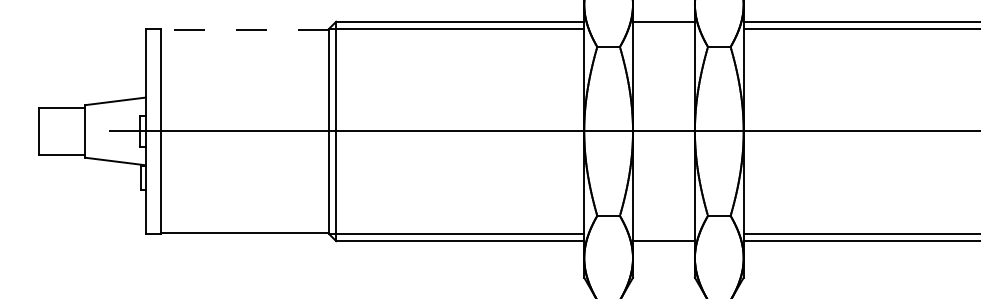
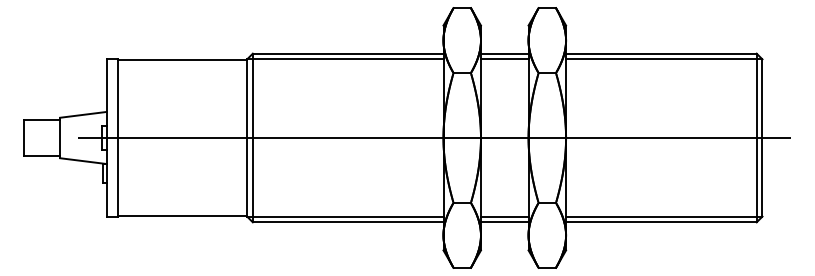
line: (244, 29) -> (182, 59), dashed -> solid
line: (663, 29) -> (504, 59), added
line: (663, 233) -> (504, 216), added

